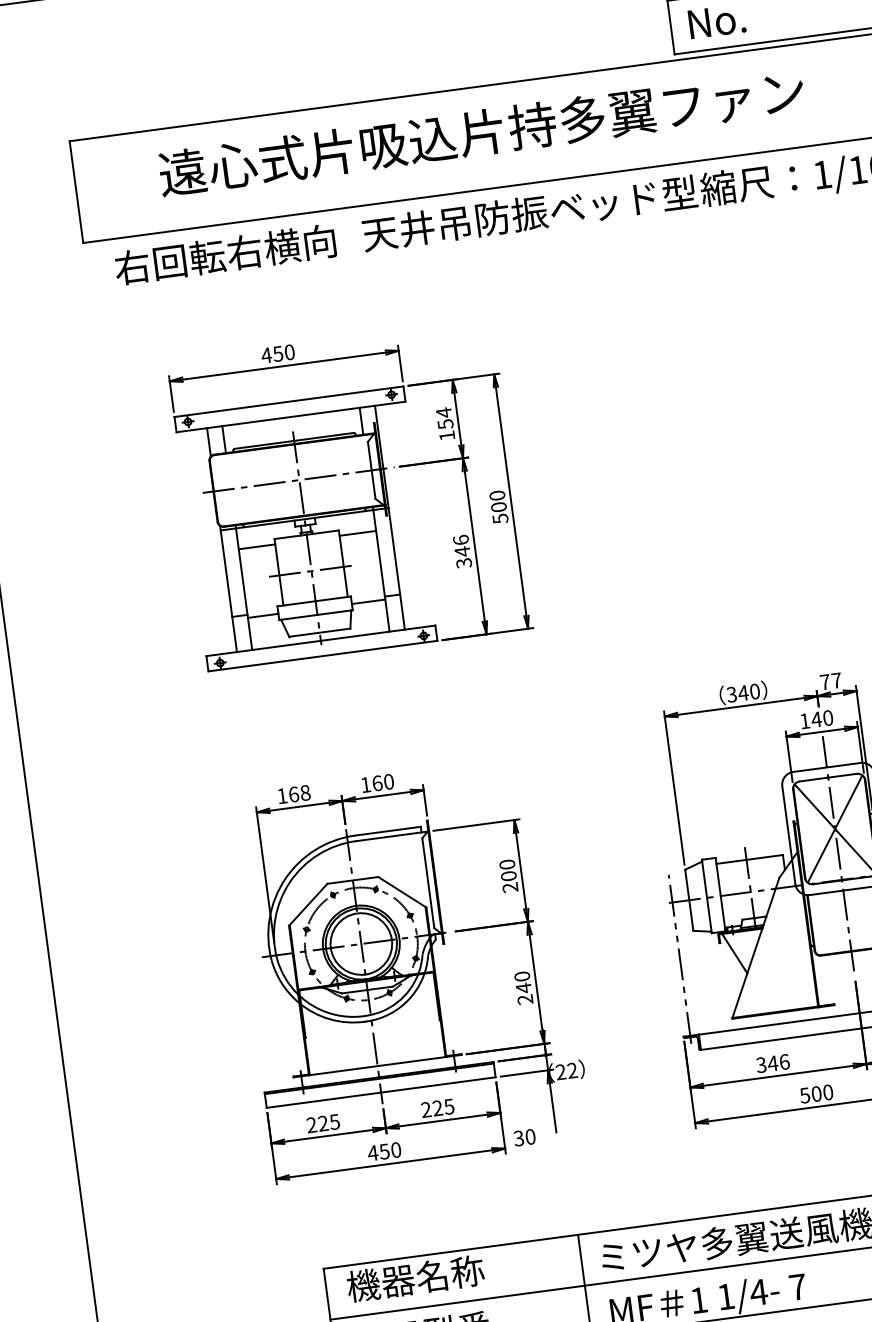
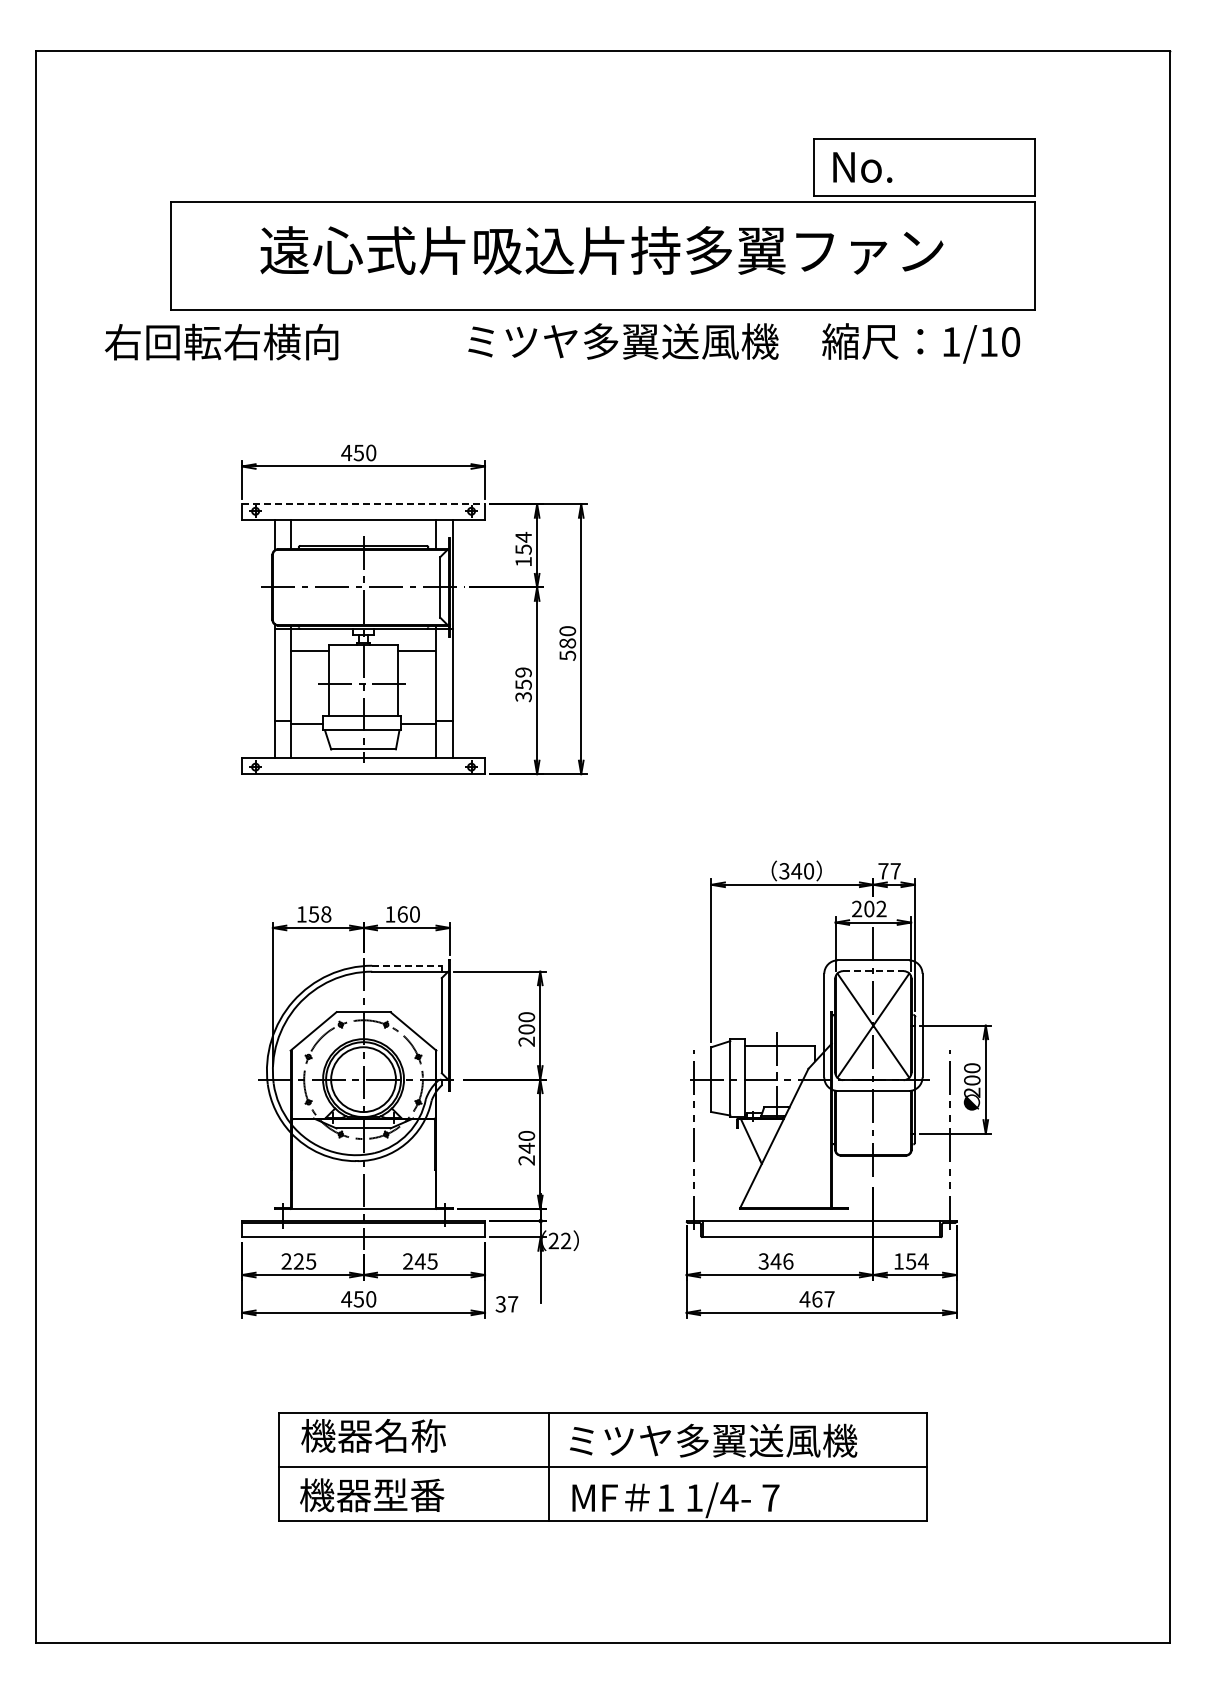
text: (529, 213) -> (640, 341), 天井吊防振ベッド型 -> ミツヤ多翼送風機
text: (225, 254) -> (221, 341), moved
line: (289, 401) -> (364, 504), solid -> dashed
text: (498, 507) -> (567, 643), 500 -> 580
text: (461, 545) -> (523, 678), 346 -> 359
text: (816, 719) -> (869, 908), 140 -> 202
line: (828, 777) -> (873, 971), solid -> dashed
text: (293, 794) -> (313, 914), 168 -> 158
line: (388, 830) -> (407, 965), solid -> dashed
text: (815, 1094) -> (816, 1299), 500 -> 467
text: (436, 1108) -> (419, 1261), 225 -> 245
text: (530, 1137) -> (513, 1304), 30 -> 37

